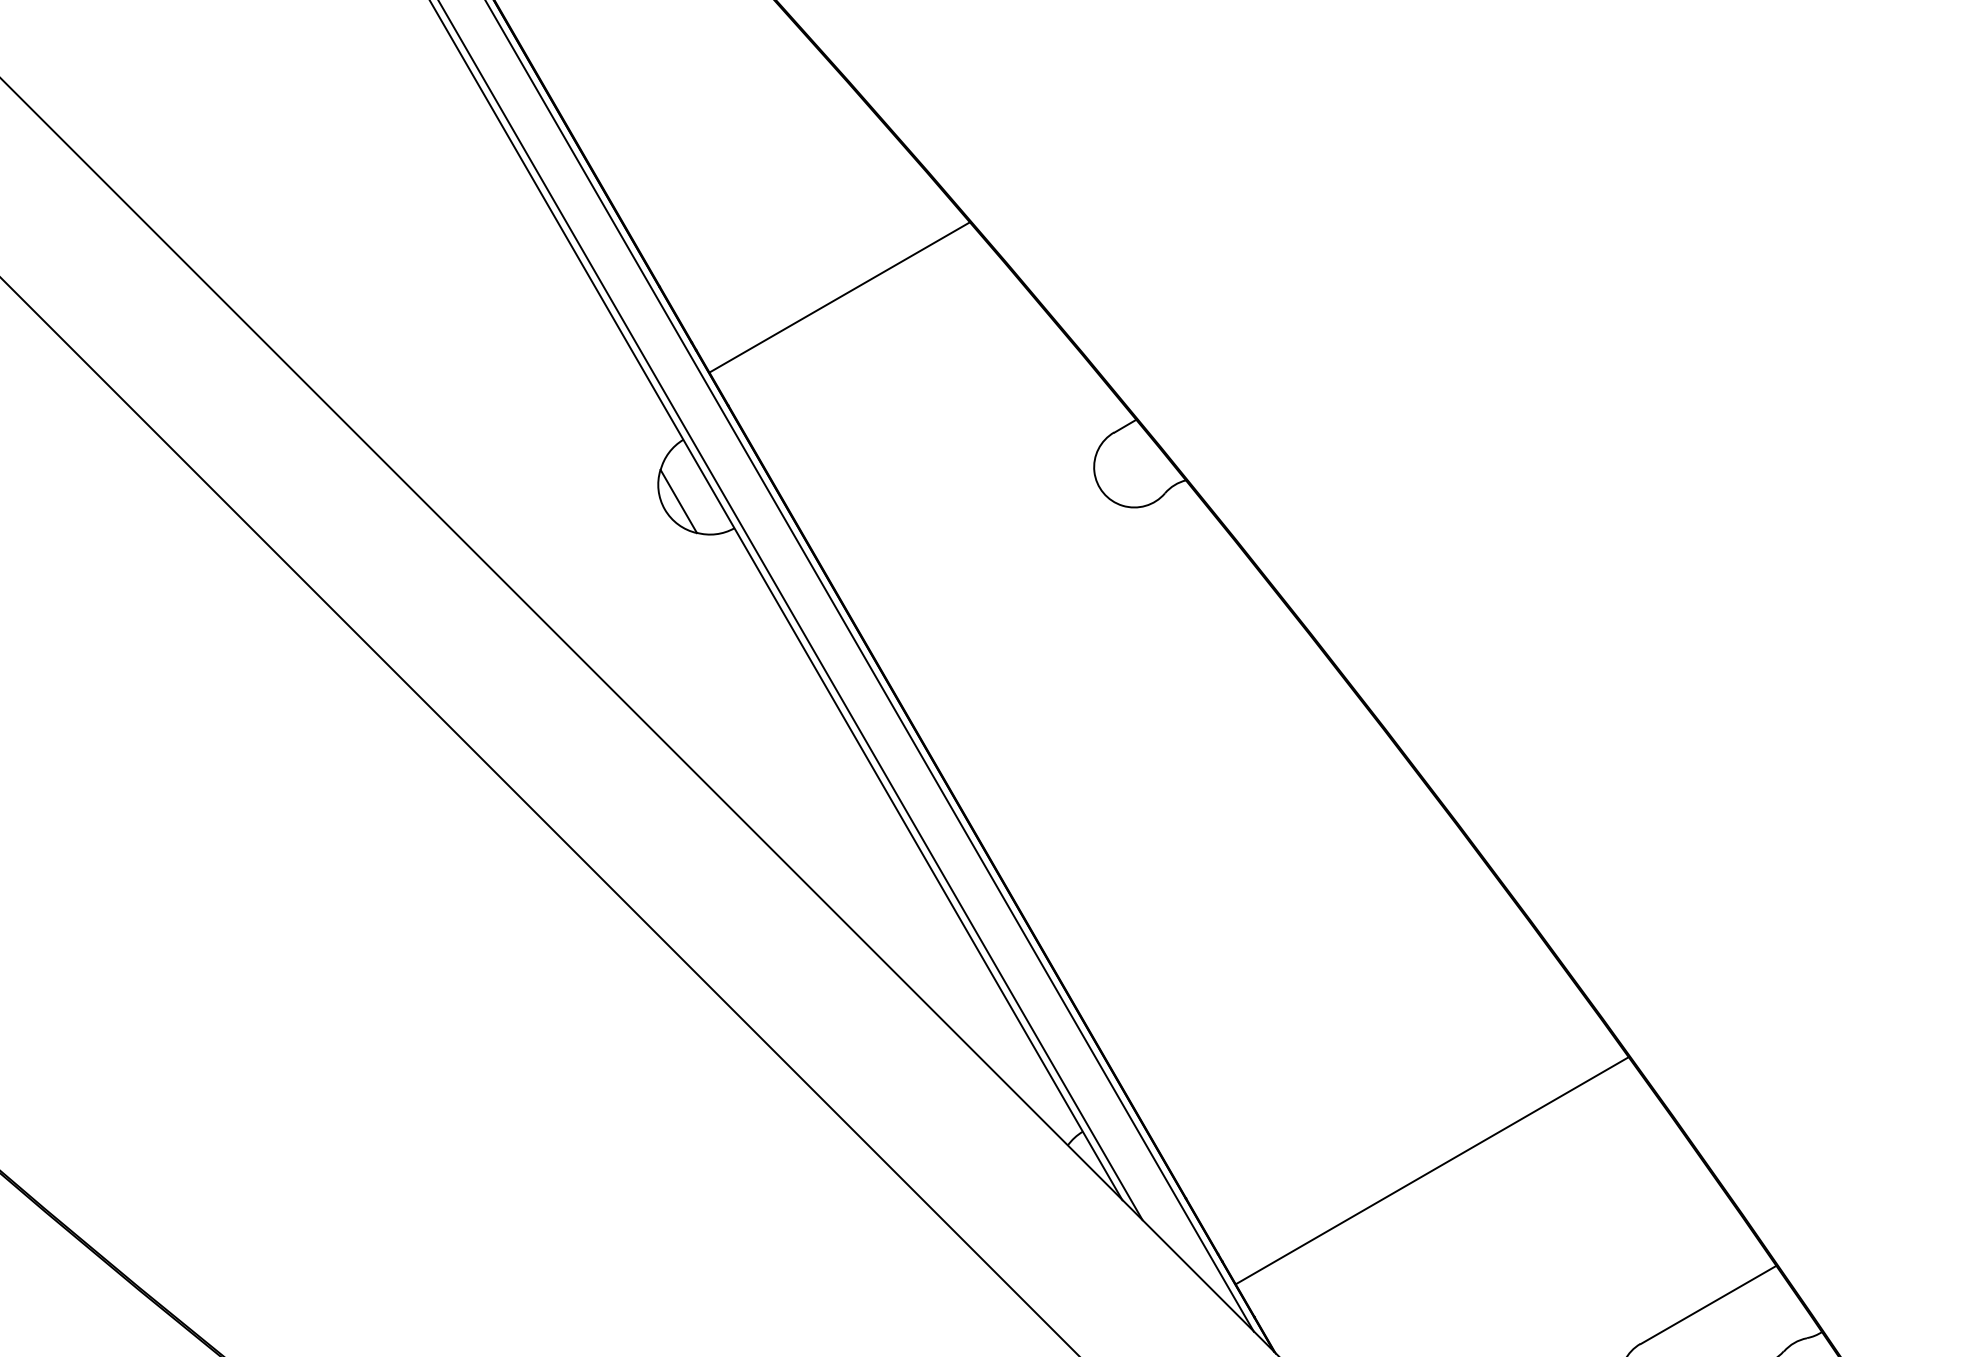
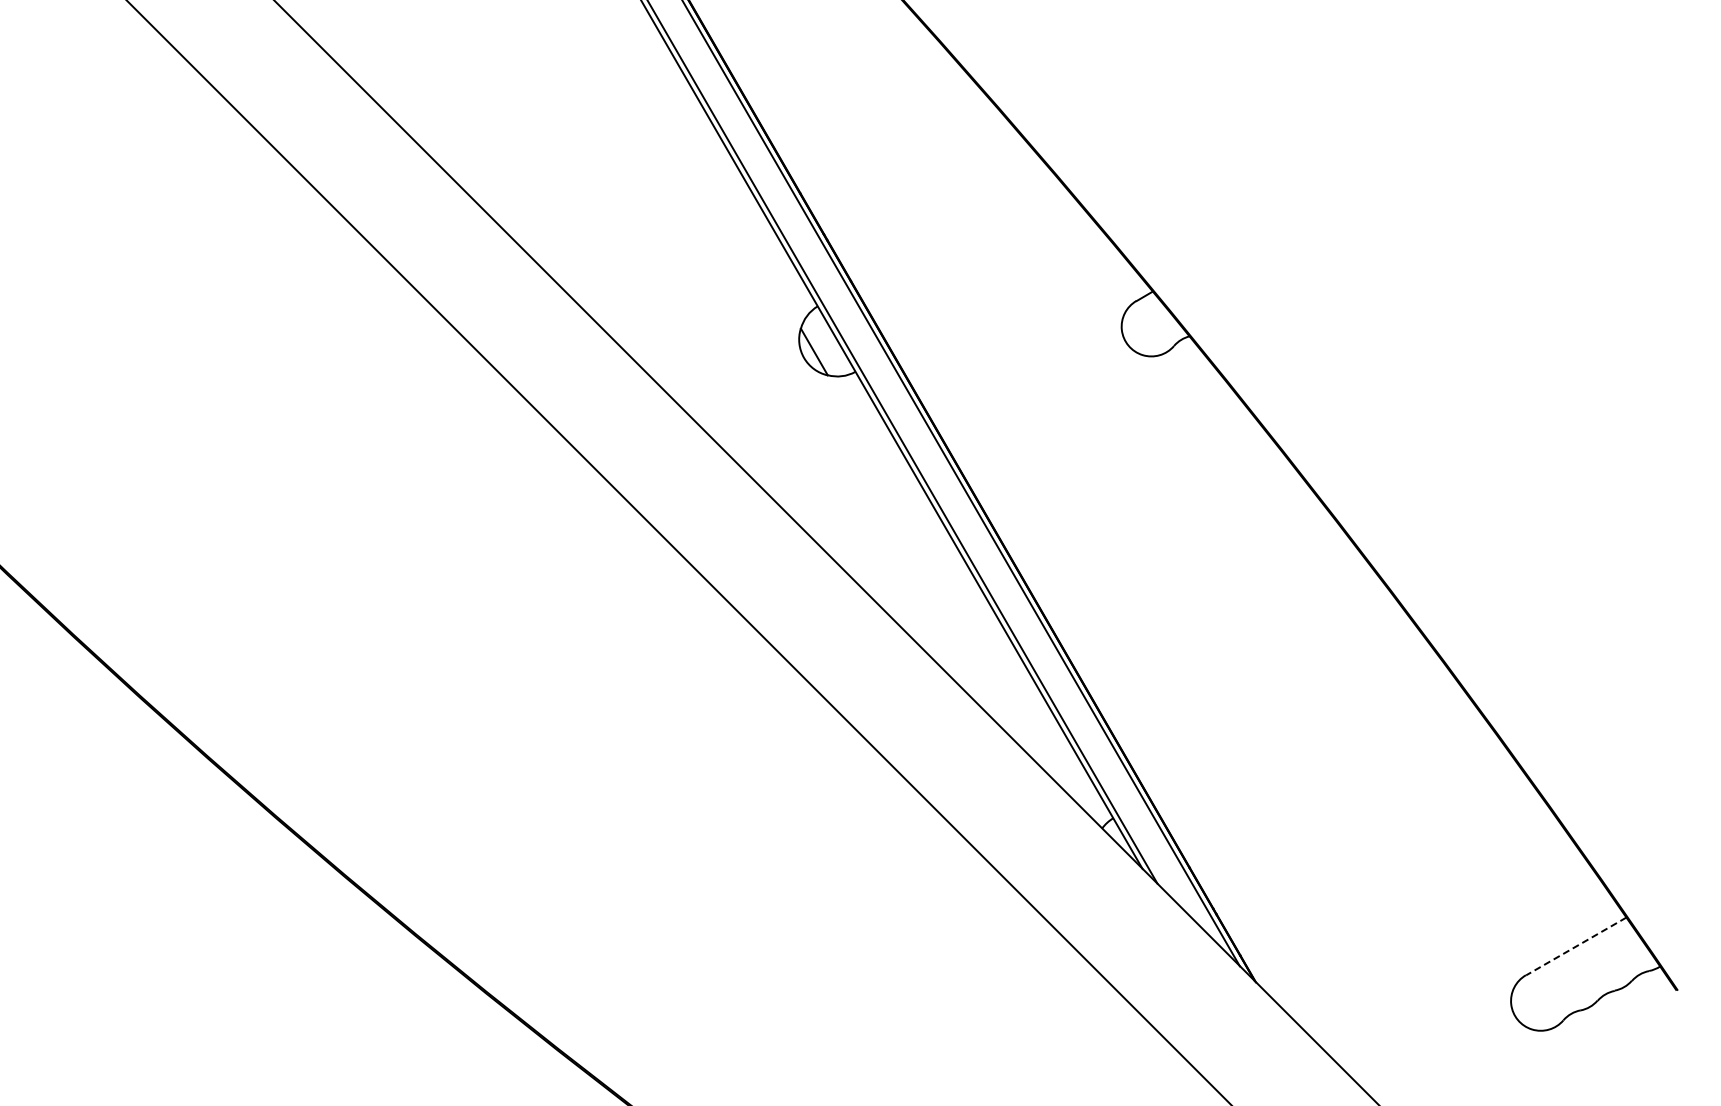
line: (839, 296) -> (933, 200), removed
line: (1431, 1171) -> (1371, 847), removed
line: (1708, 1305) -> (1576, 946), solid -> dashed

